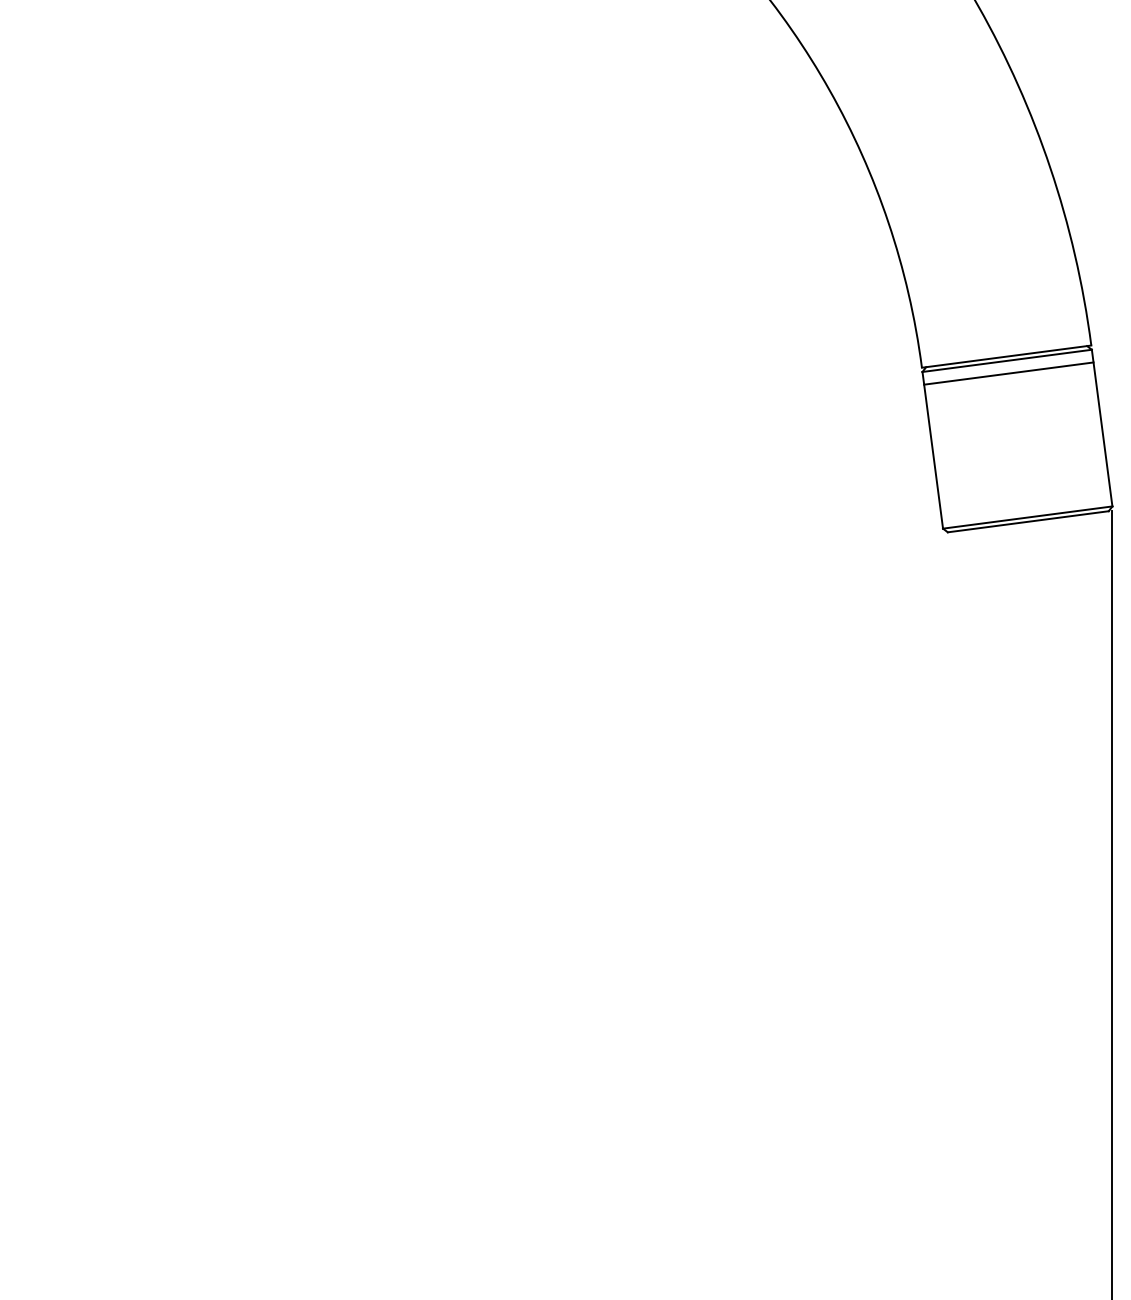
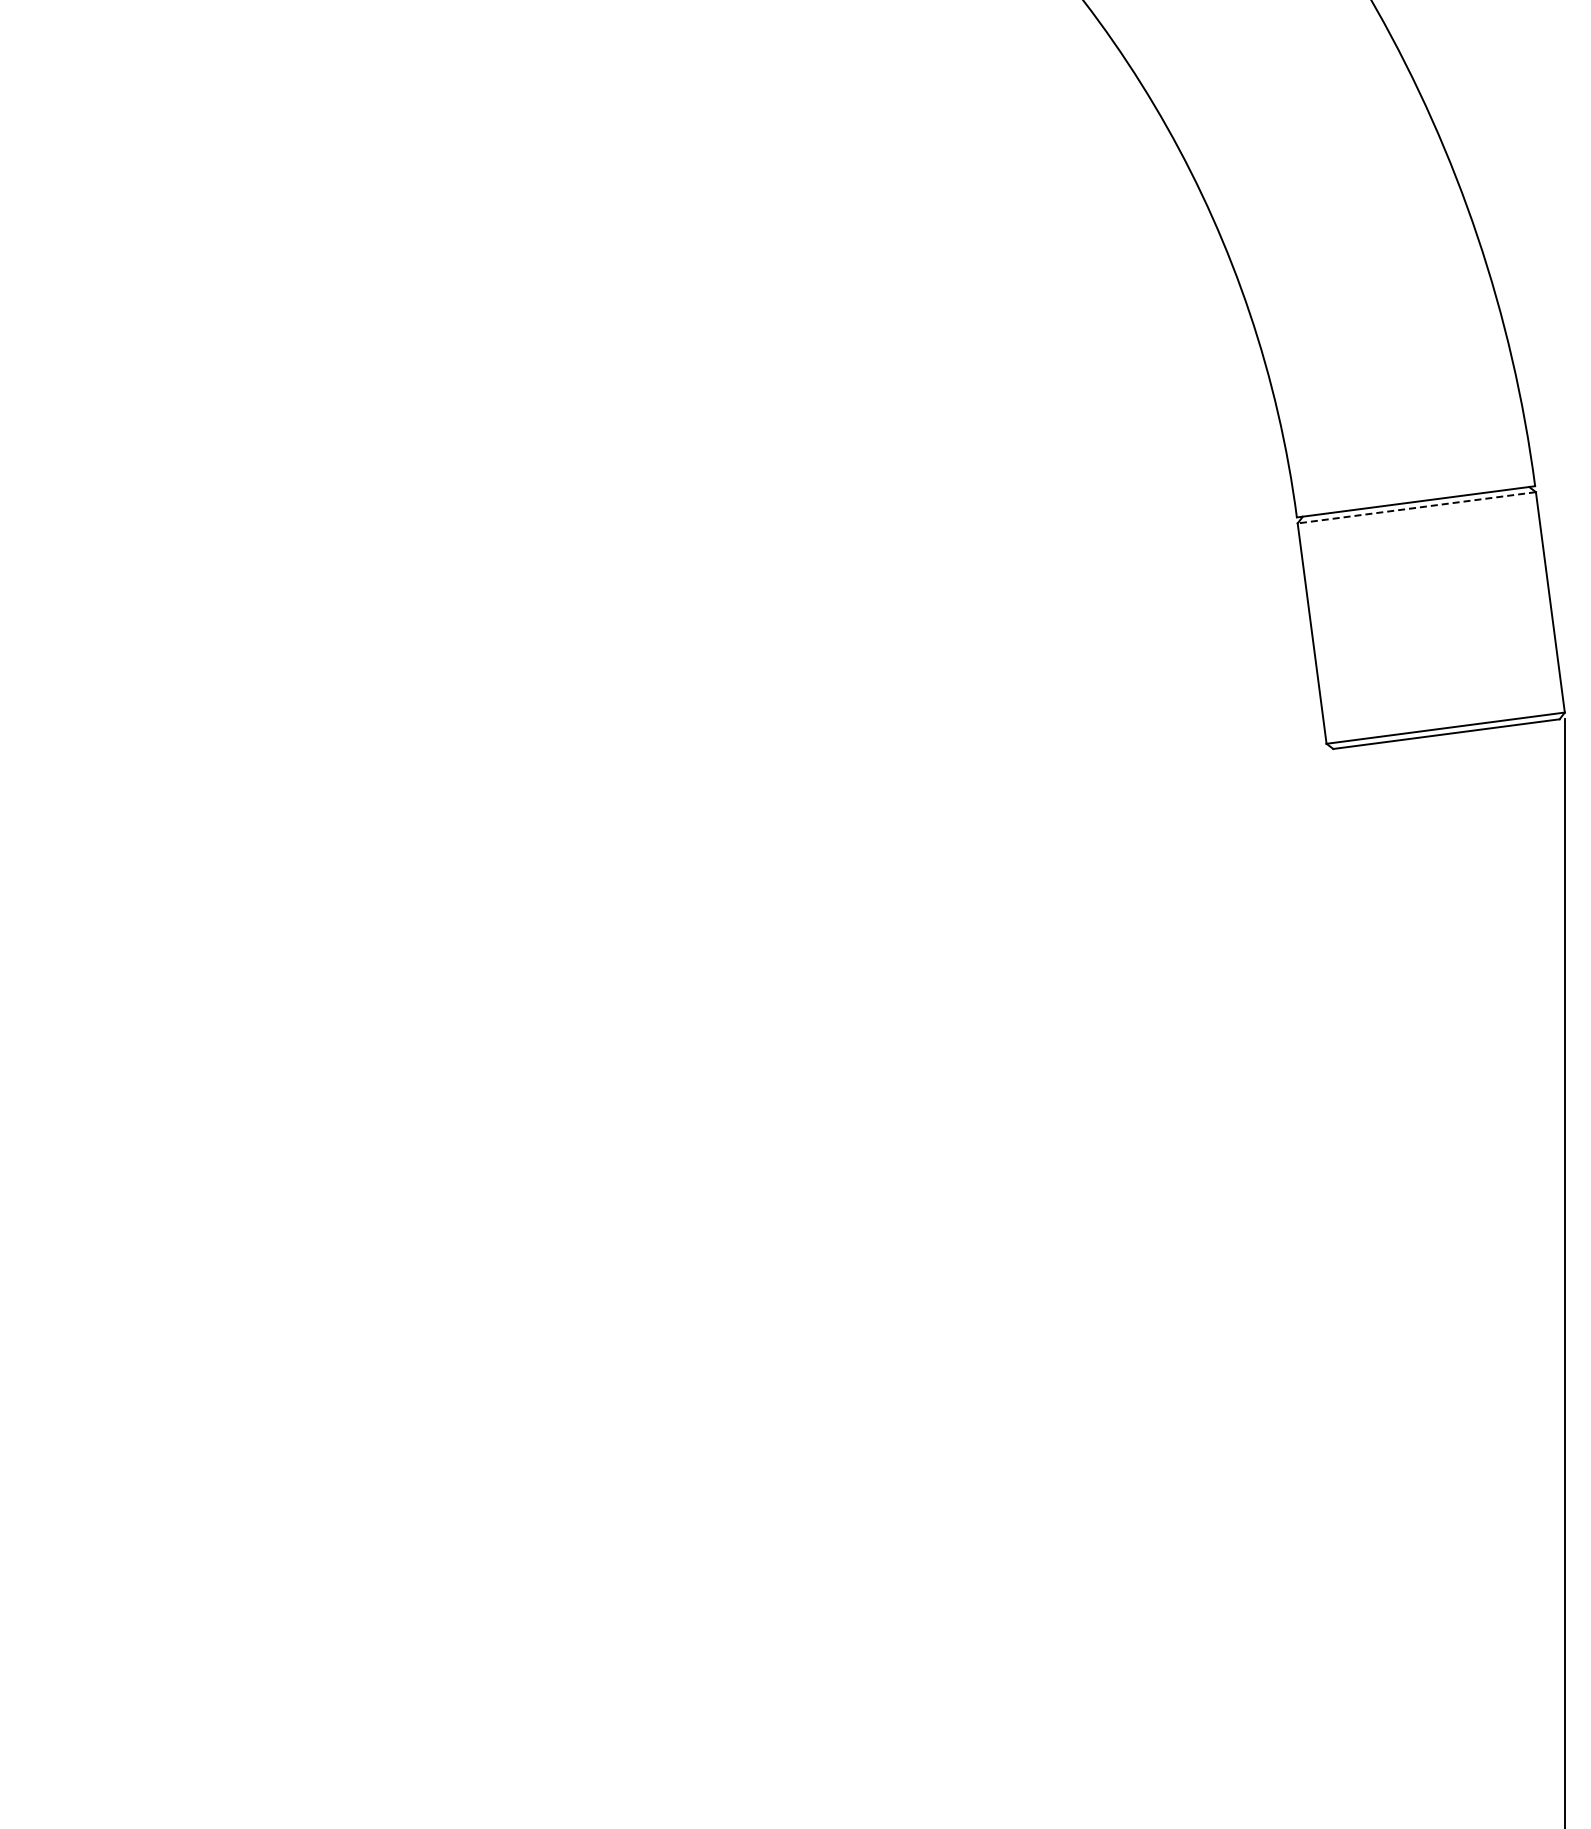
line: (1006, 360) -> (1416, 507), solid -> dashed
line: (1009, 373) -> (1419, 525), removed

